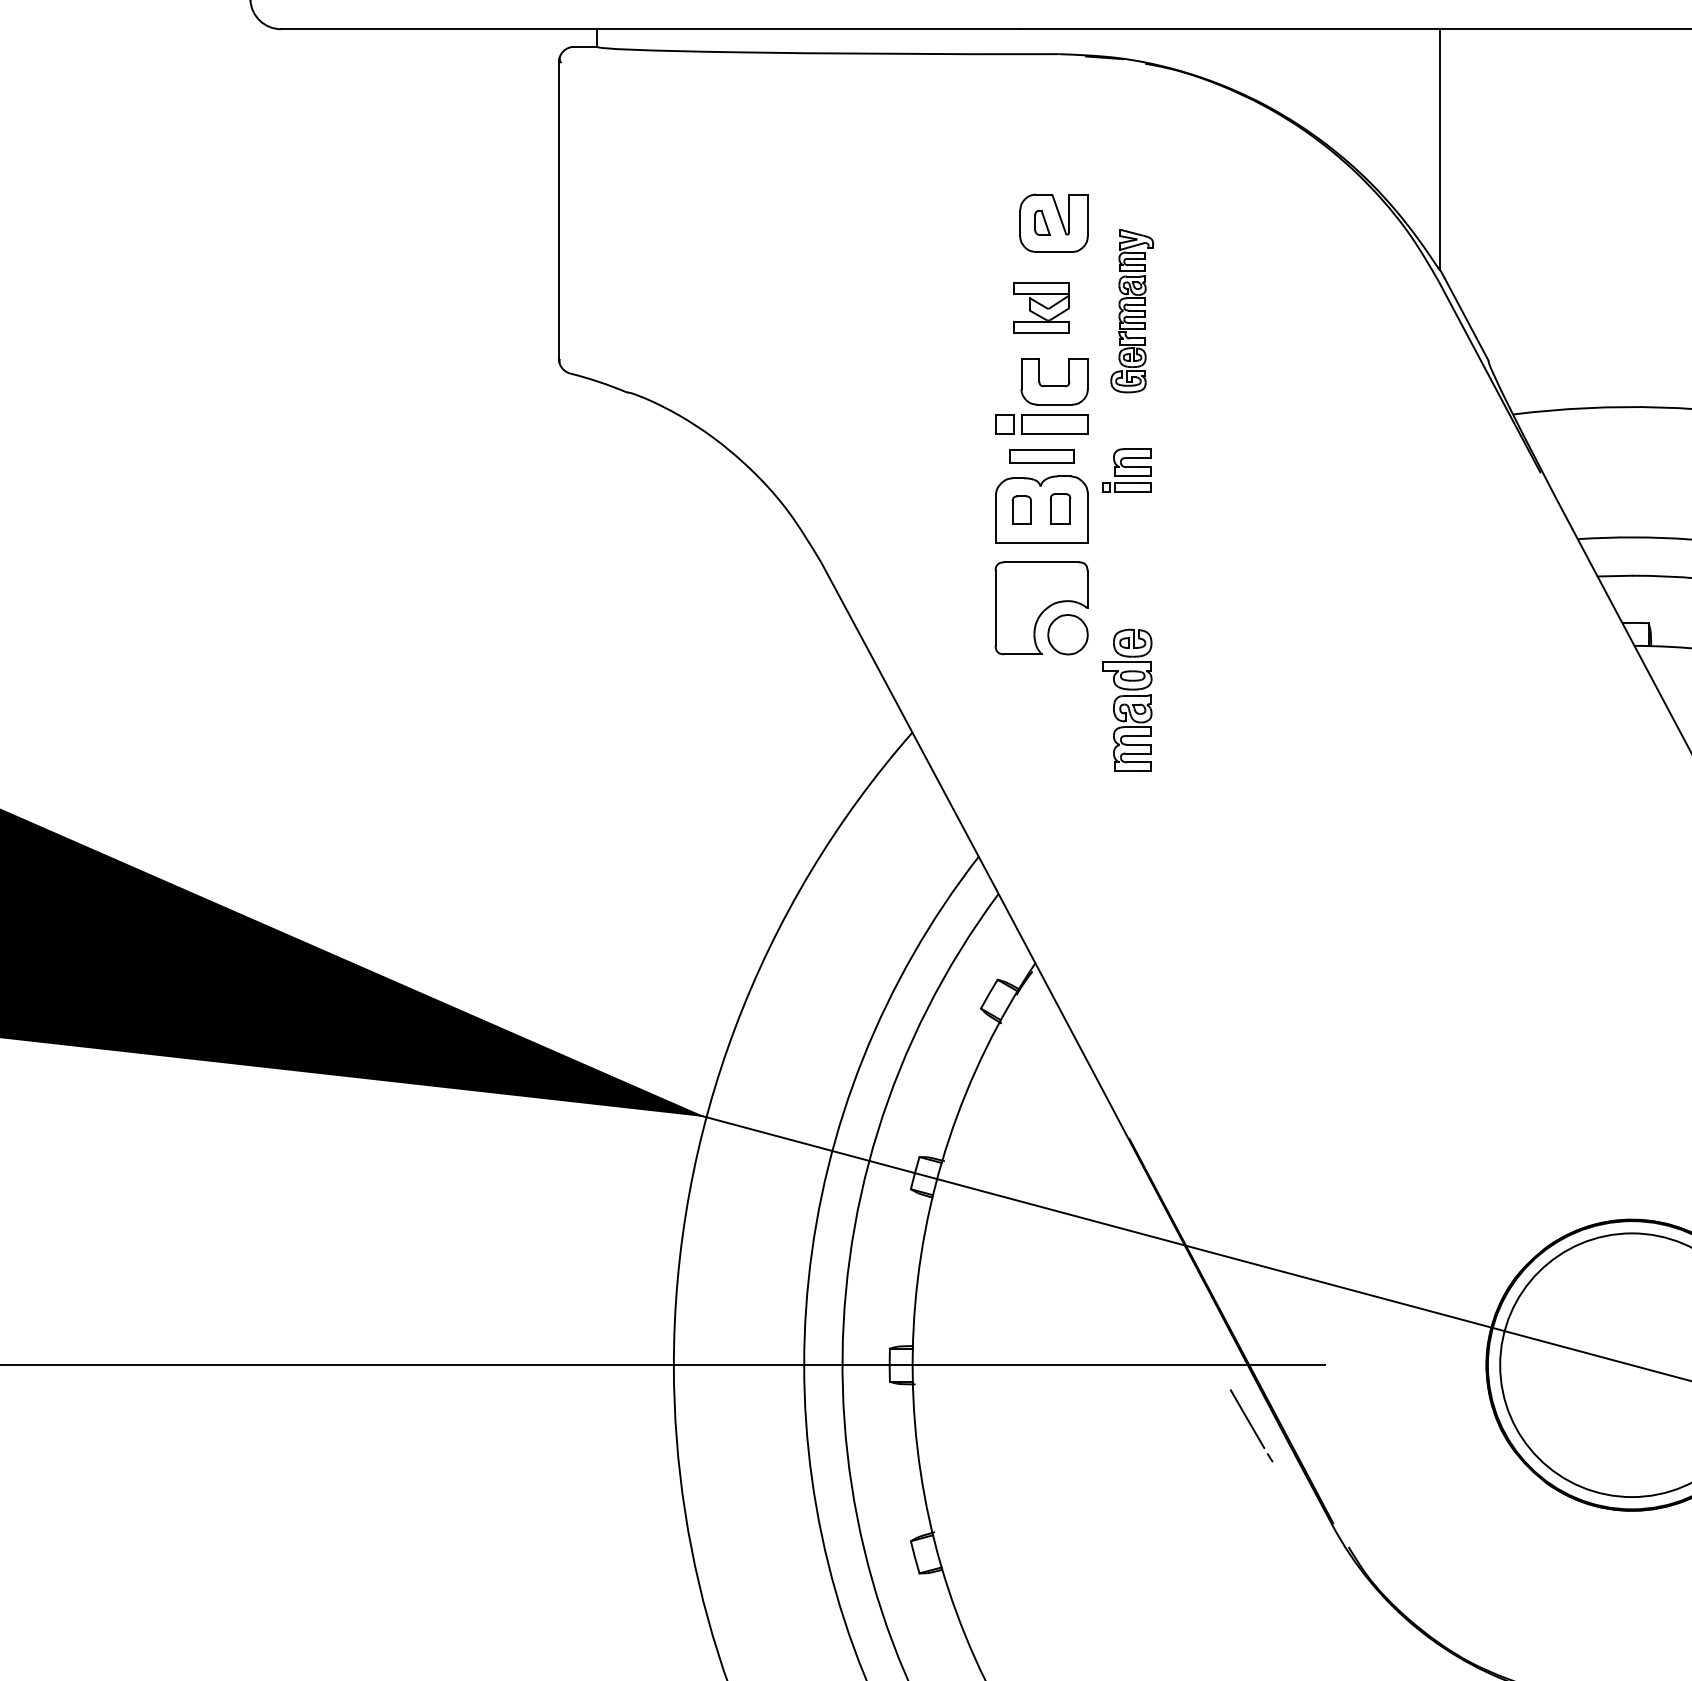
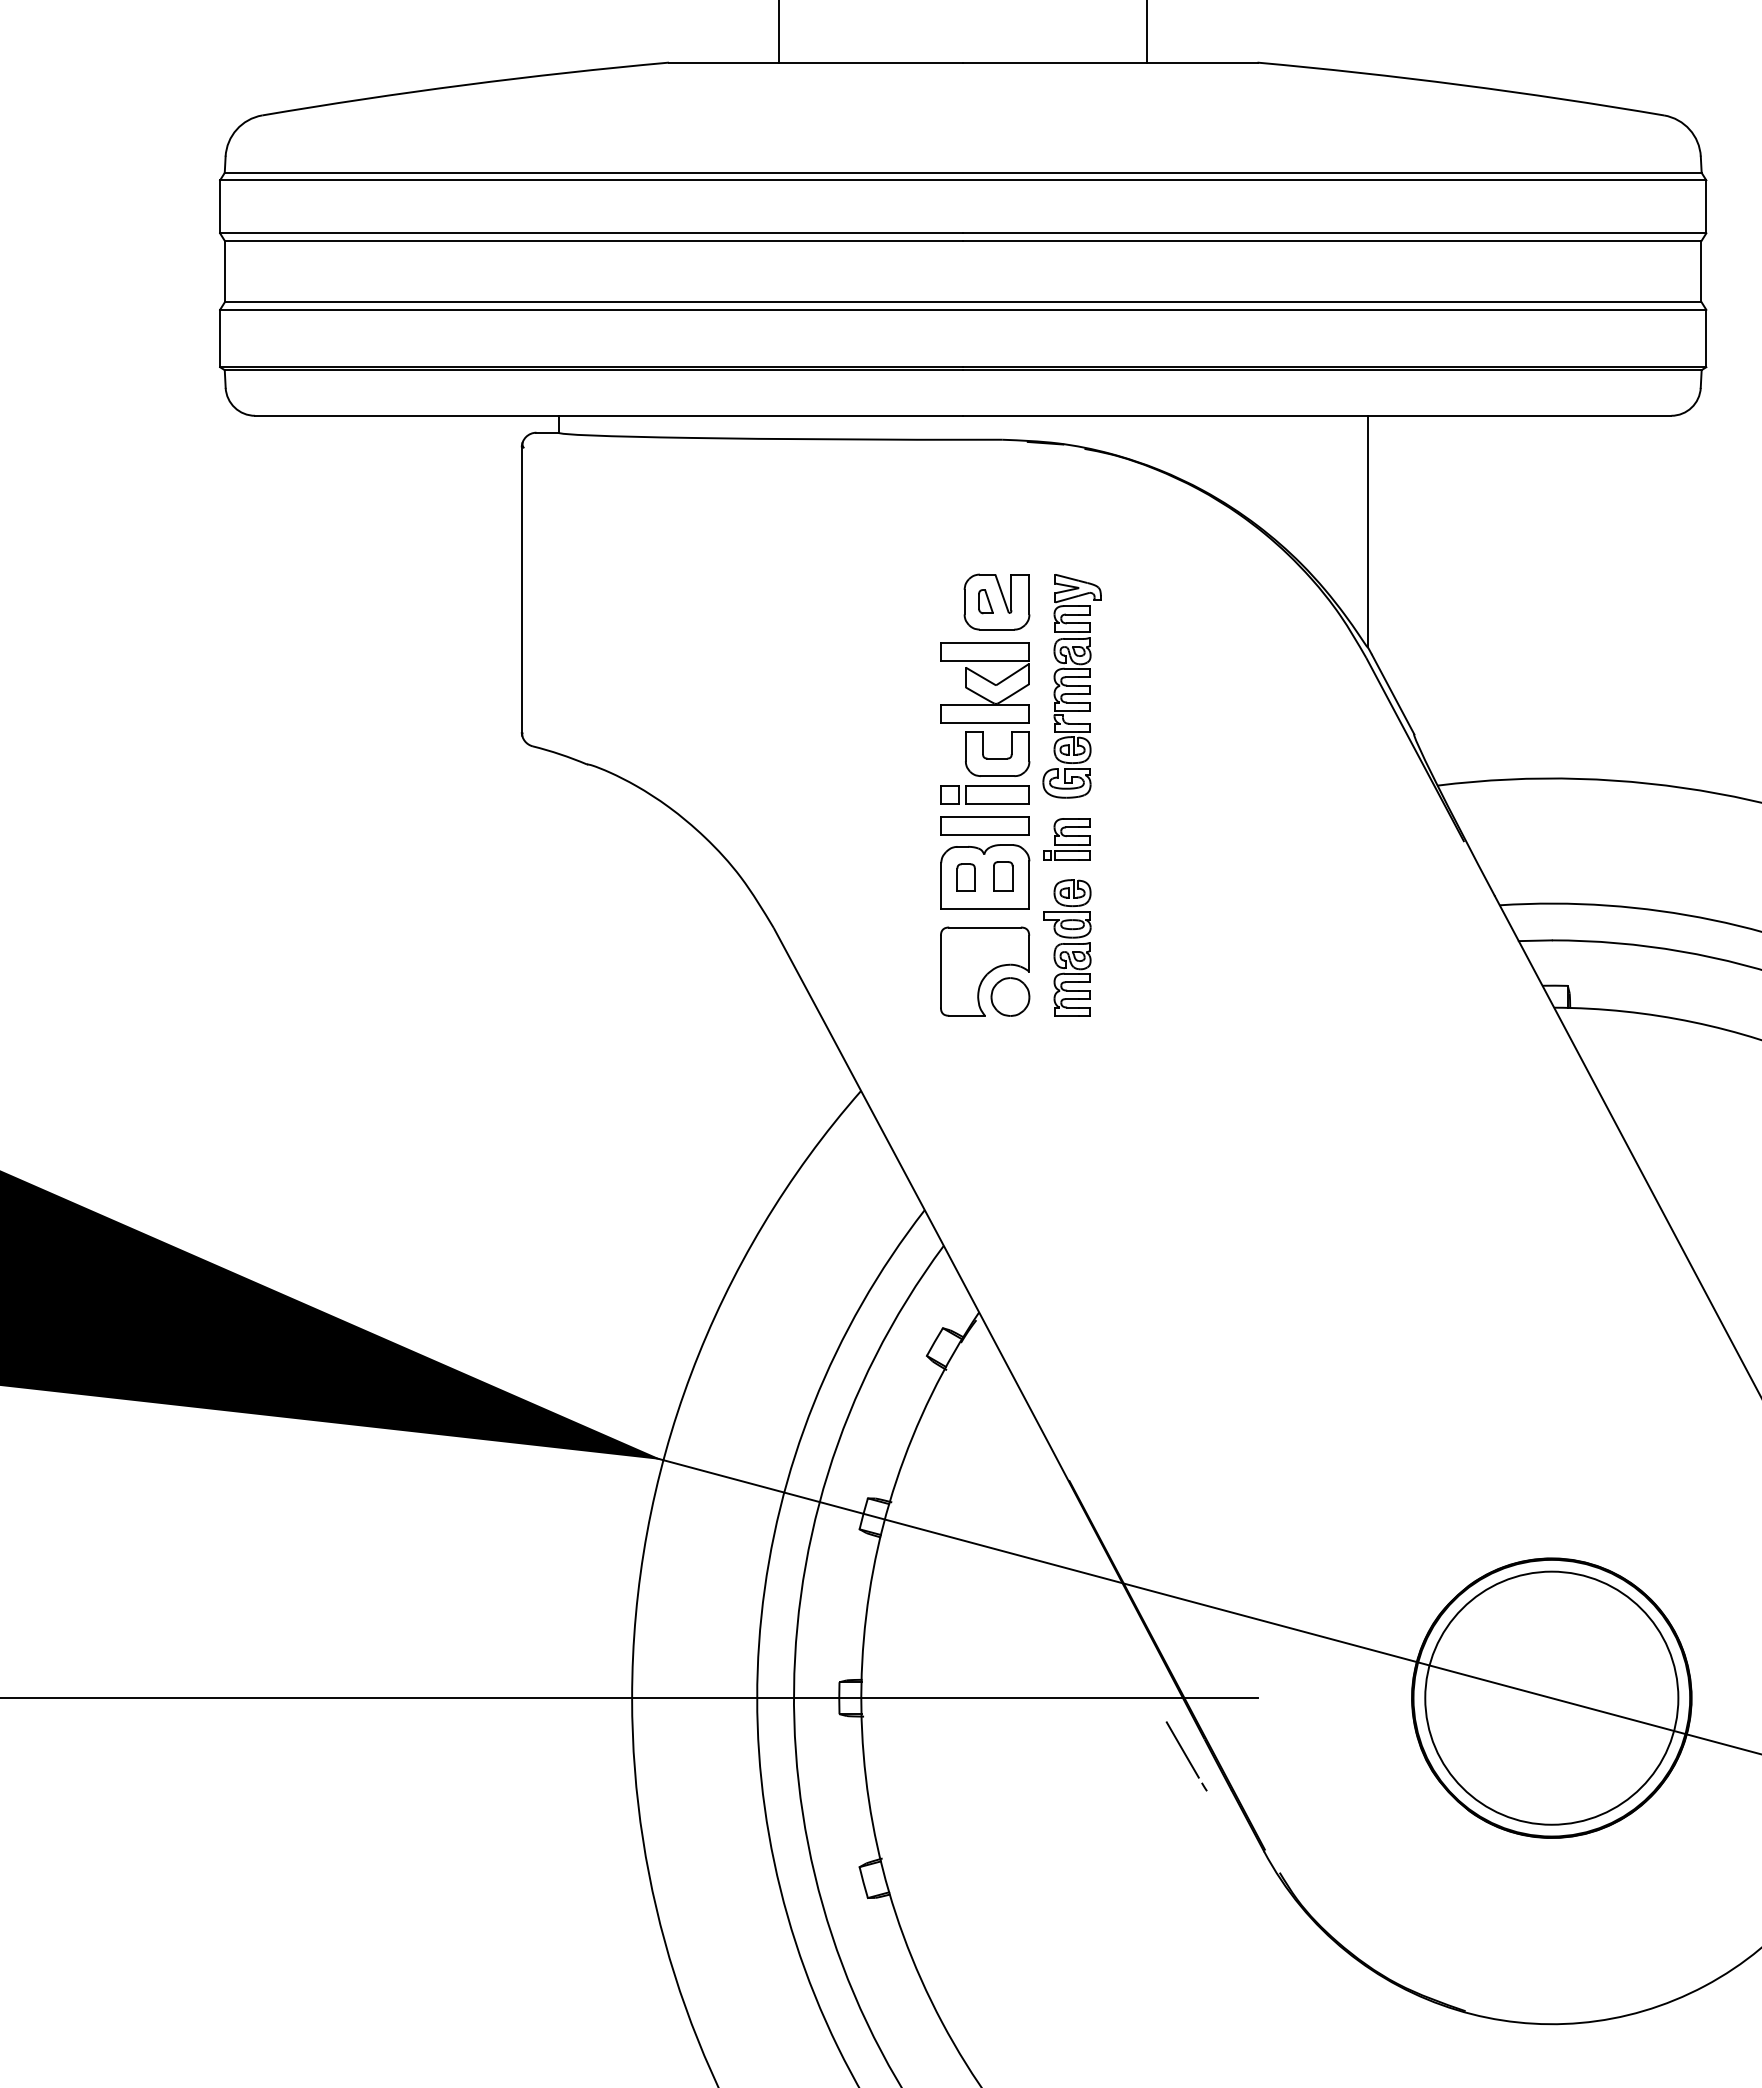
part: (1040, 307) -> (984, 682), size x1.67
part: (1131, 311) -> (1071, 686), size x1.43
part: (1040, 456) -> (984, 825), size x1.43
part: (1127, 699) -> (1067, 947), moved

